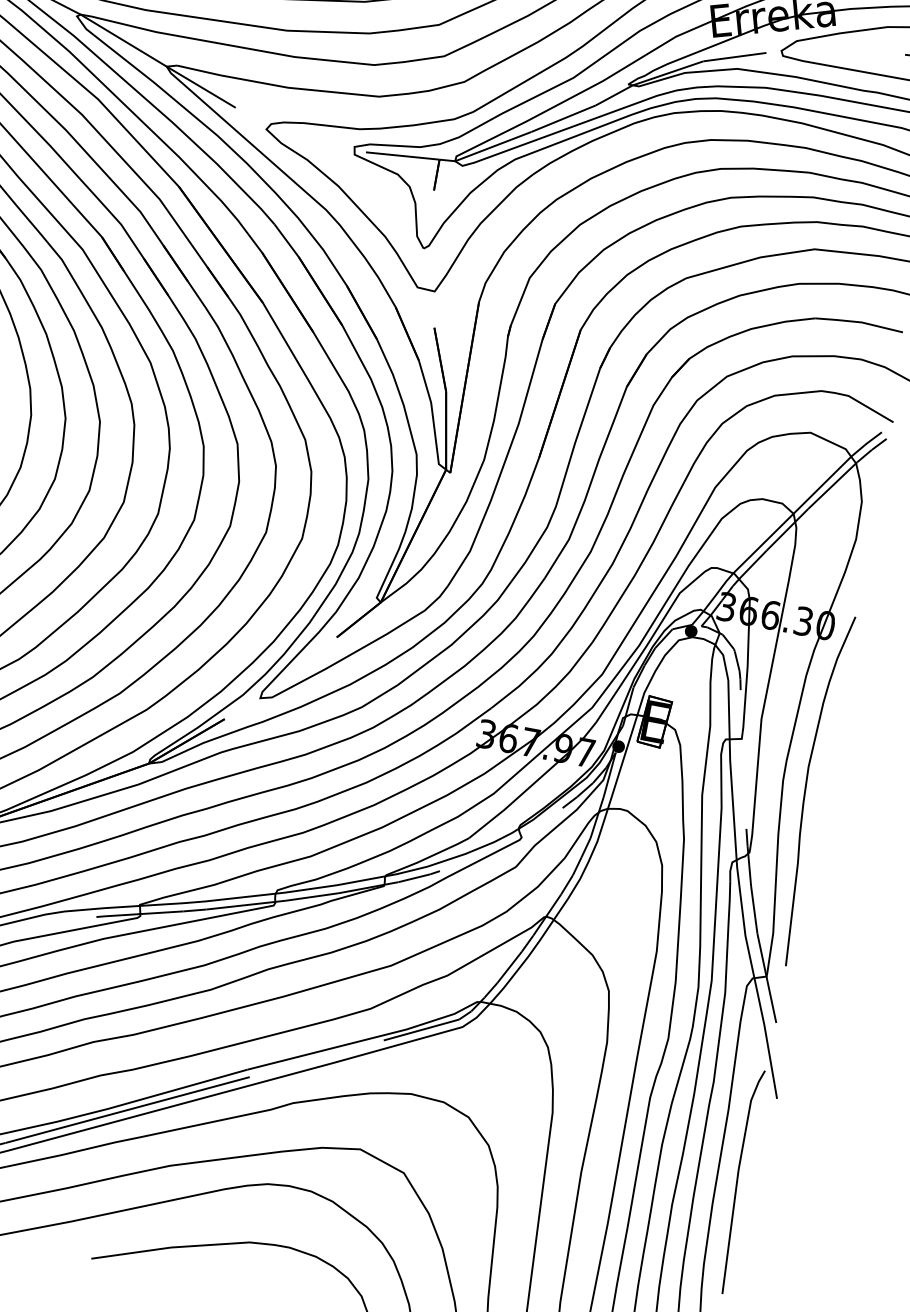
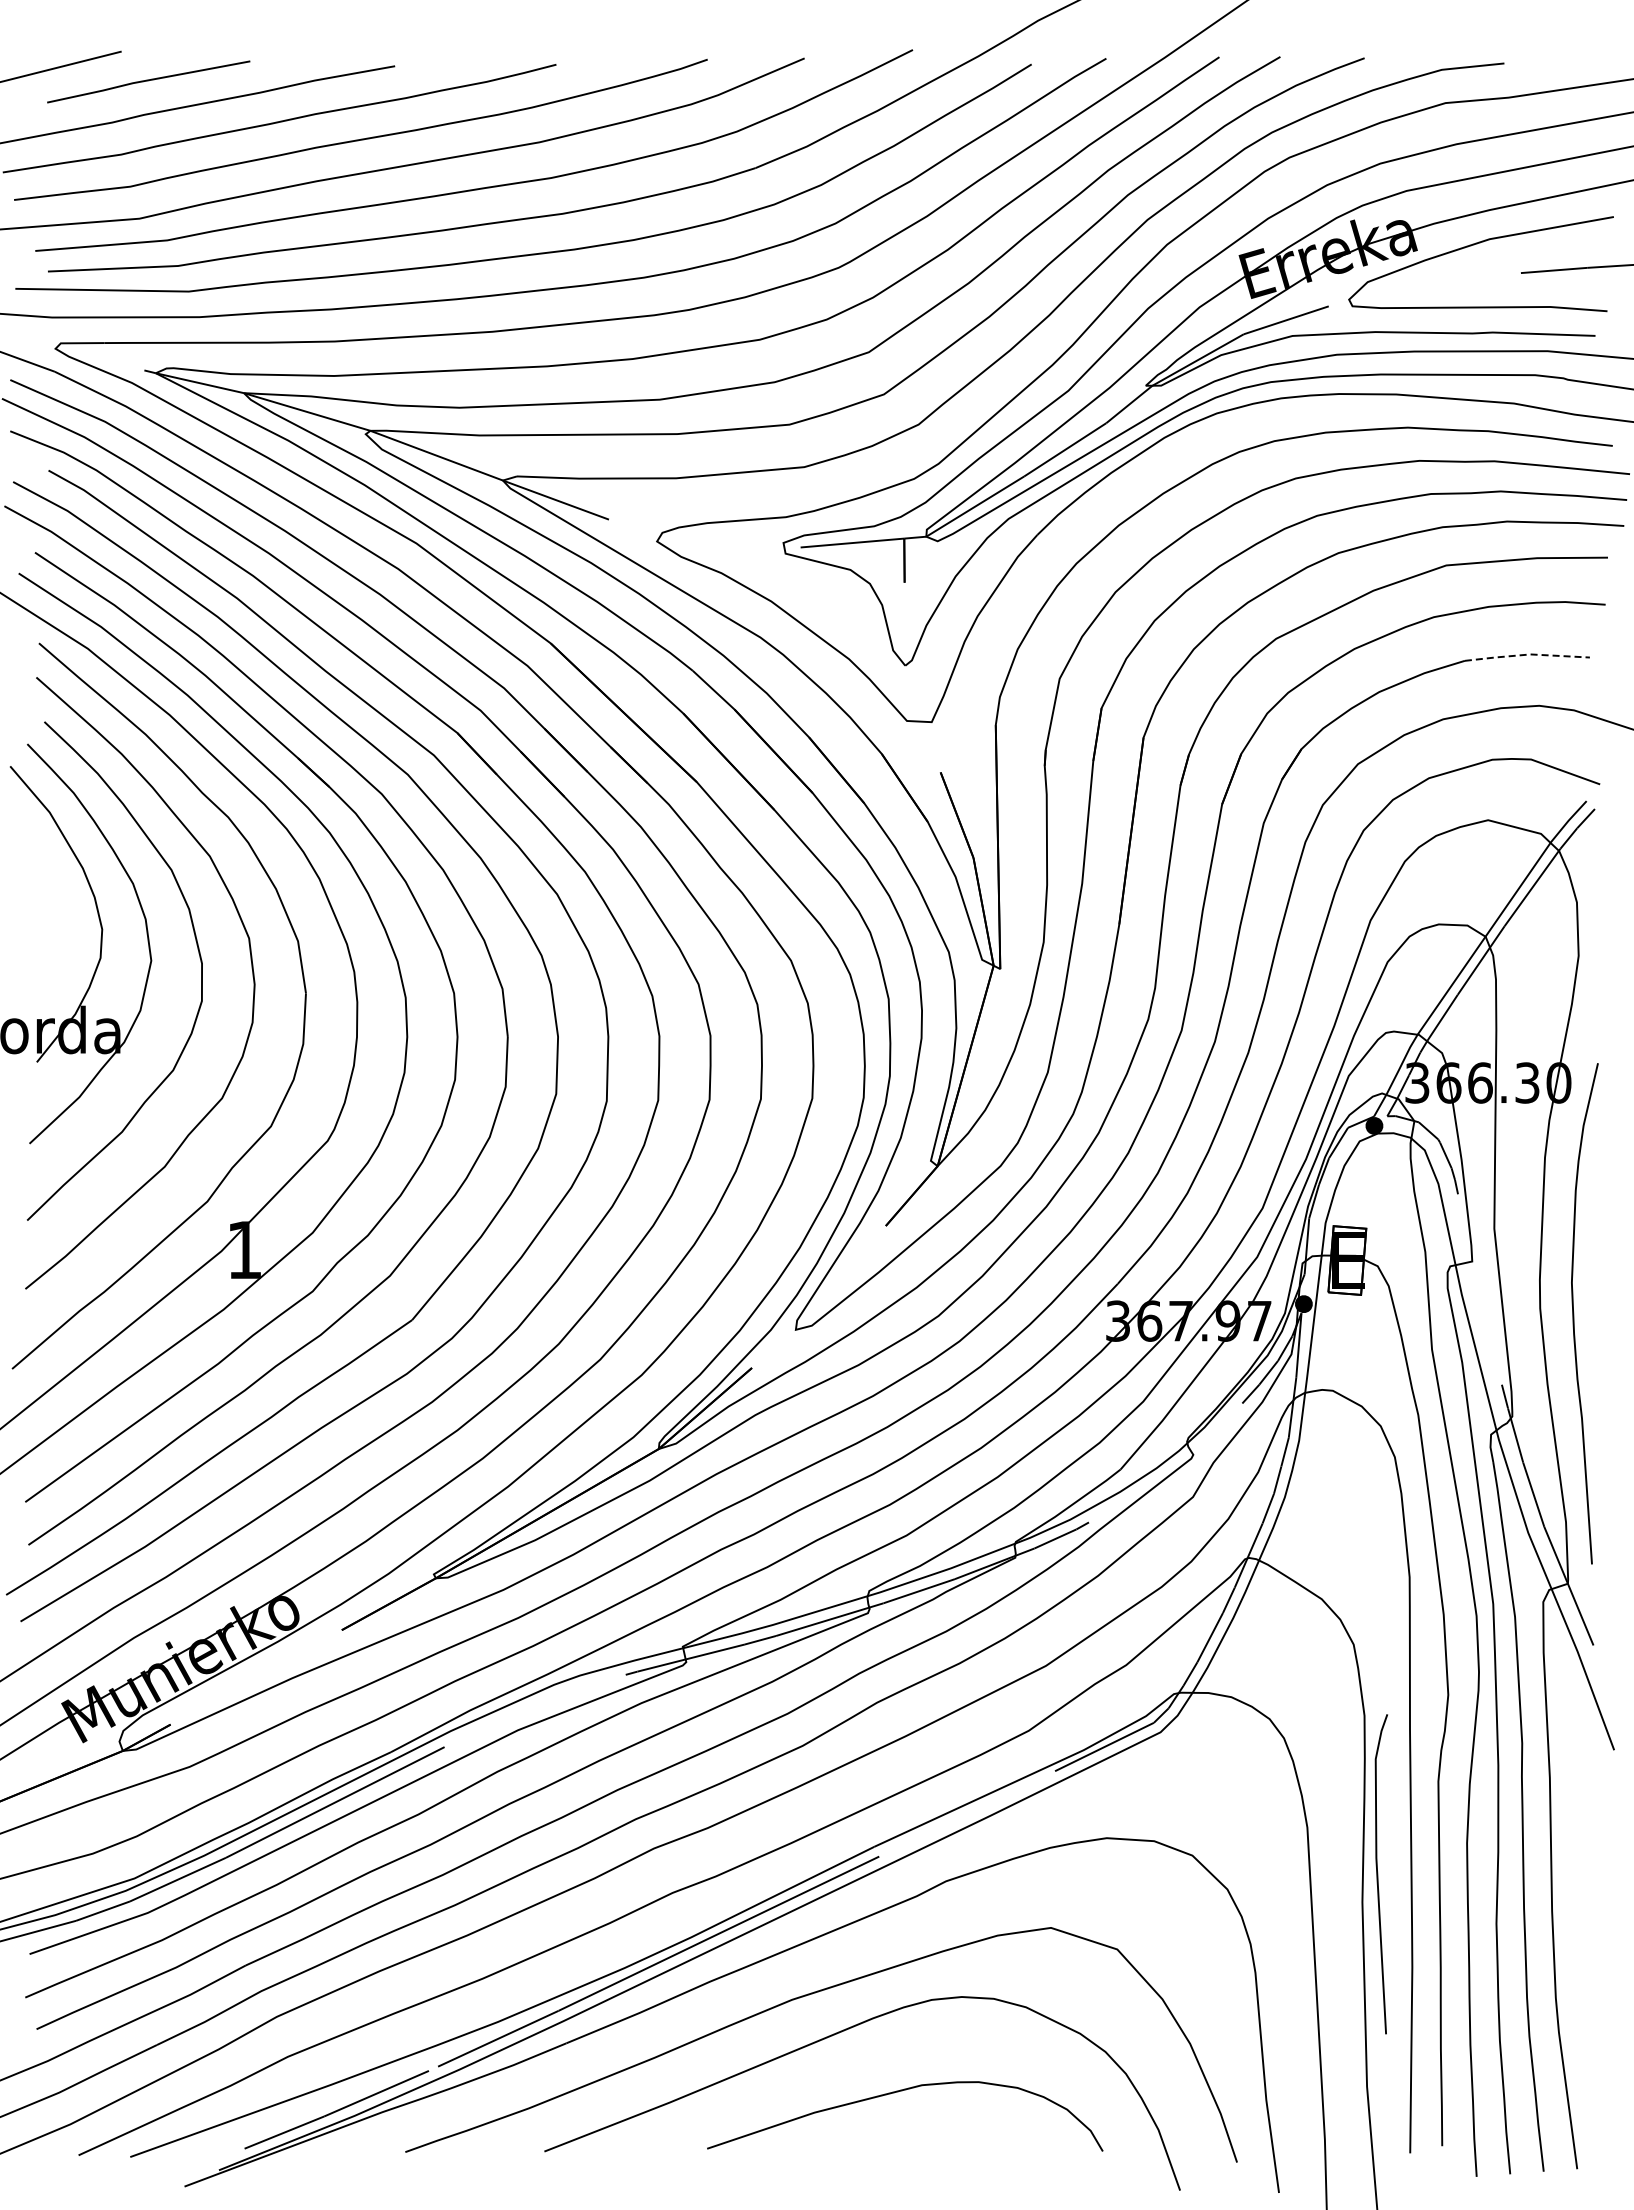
line: (859, 322) -> (1527, 654), solid -> dashed
line: (737, 1181) -> (1378, 1874), moved

